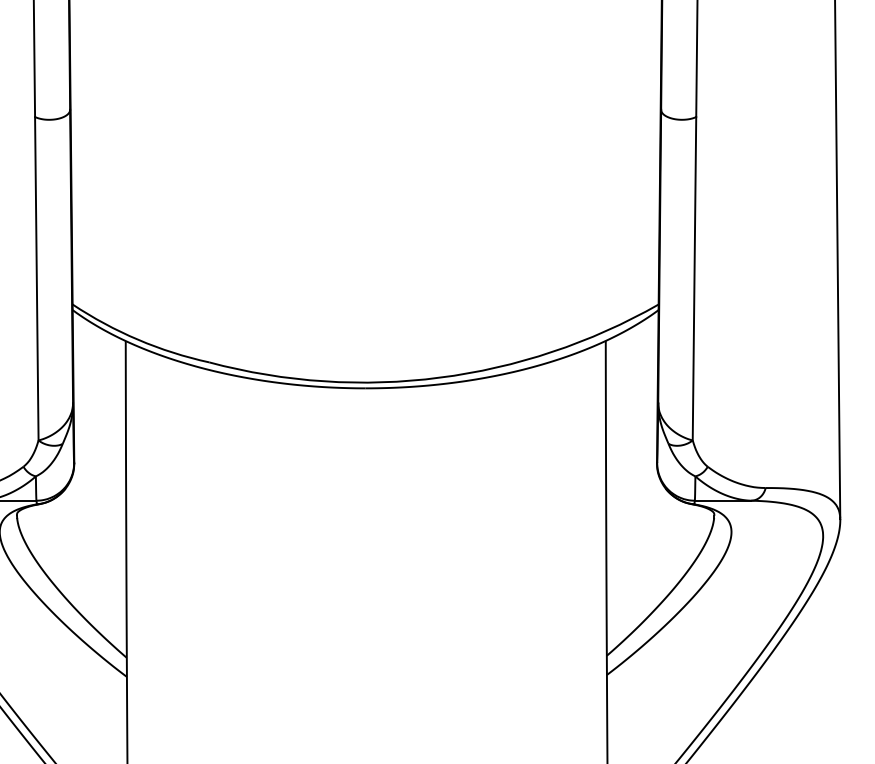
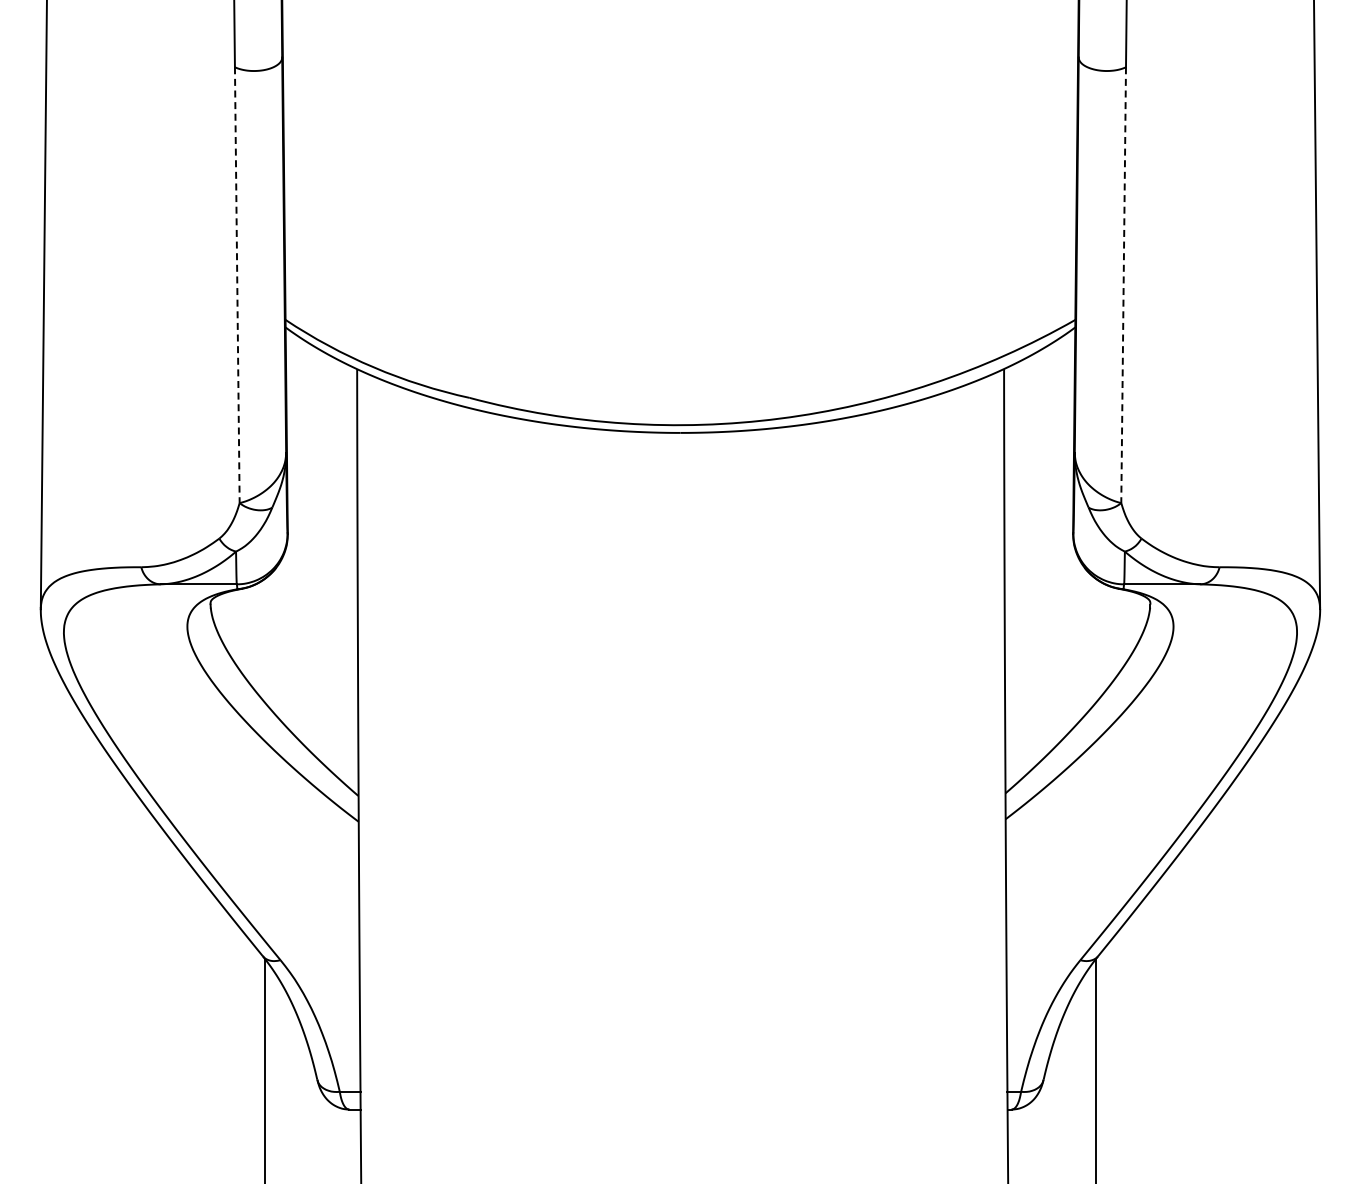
line: (36, 278) -> (237, 285), solid -> dashed
line: (694, 278) -> (1123, 285), solid -> dashed

